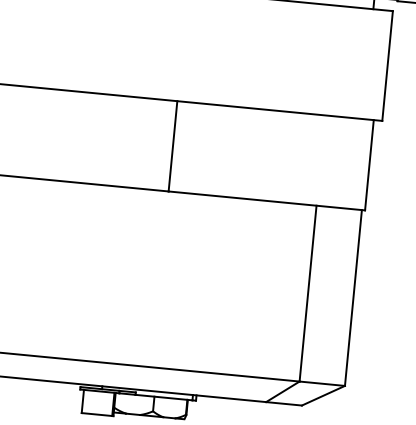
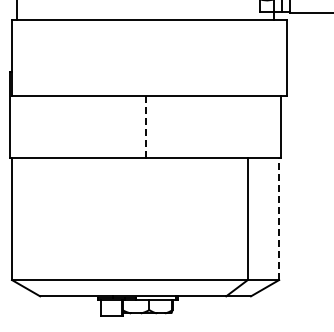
line: (172, 145) -> (145, 126), solid -> dashed
line: (353, 298) -> (279, 219), solid -> dashed

